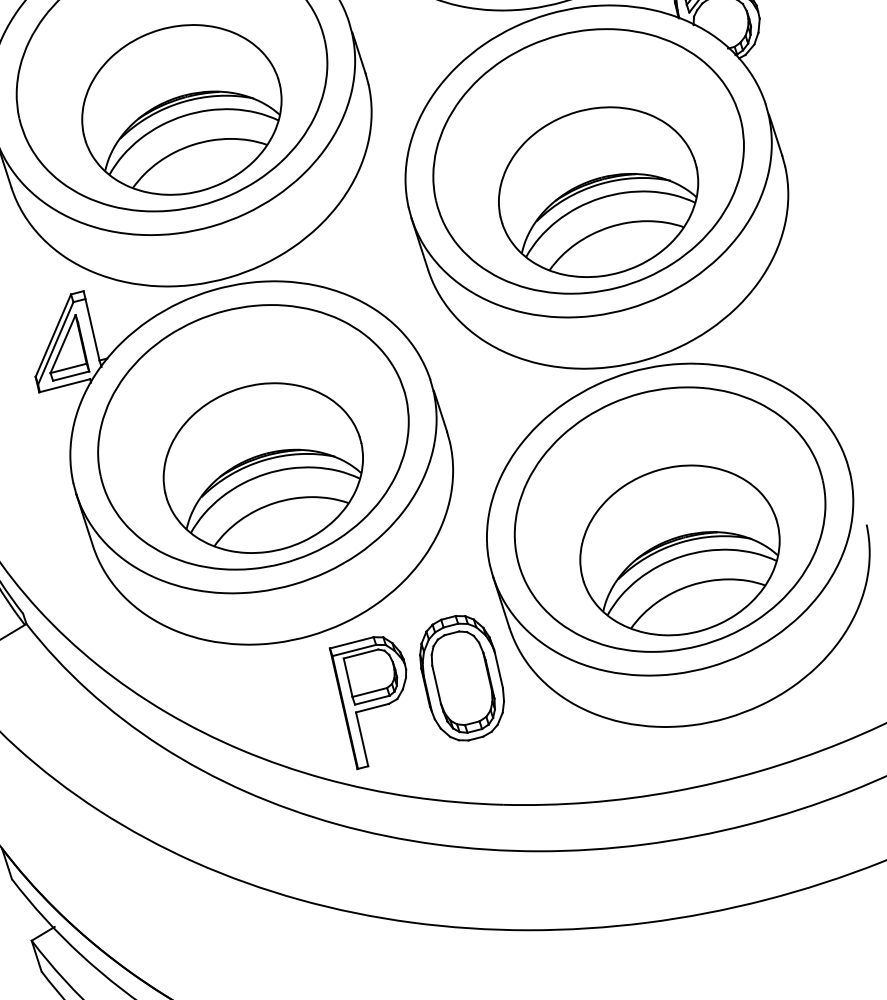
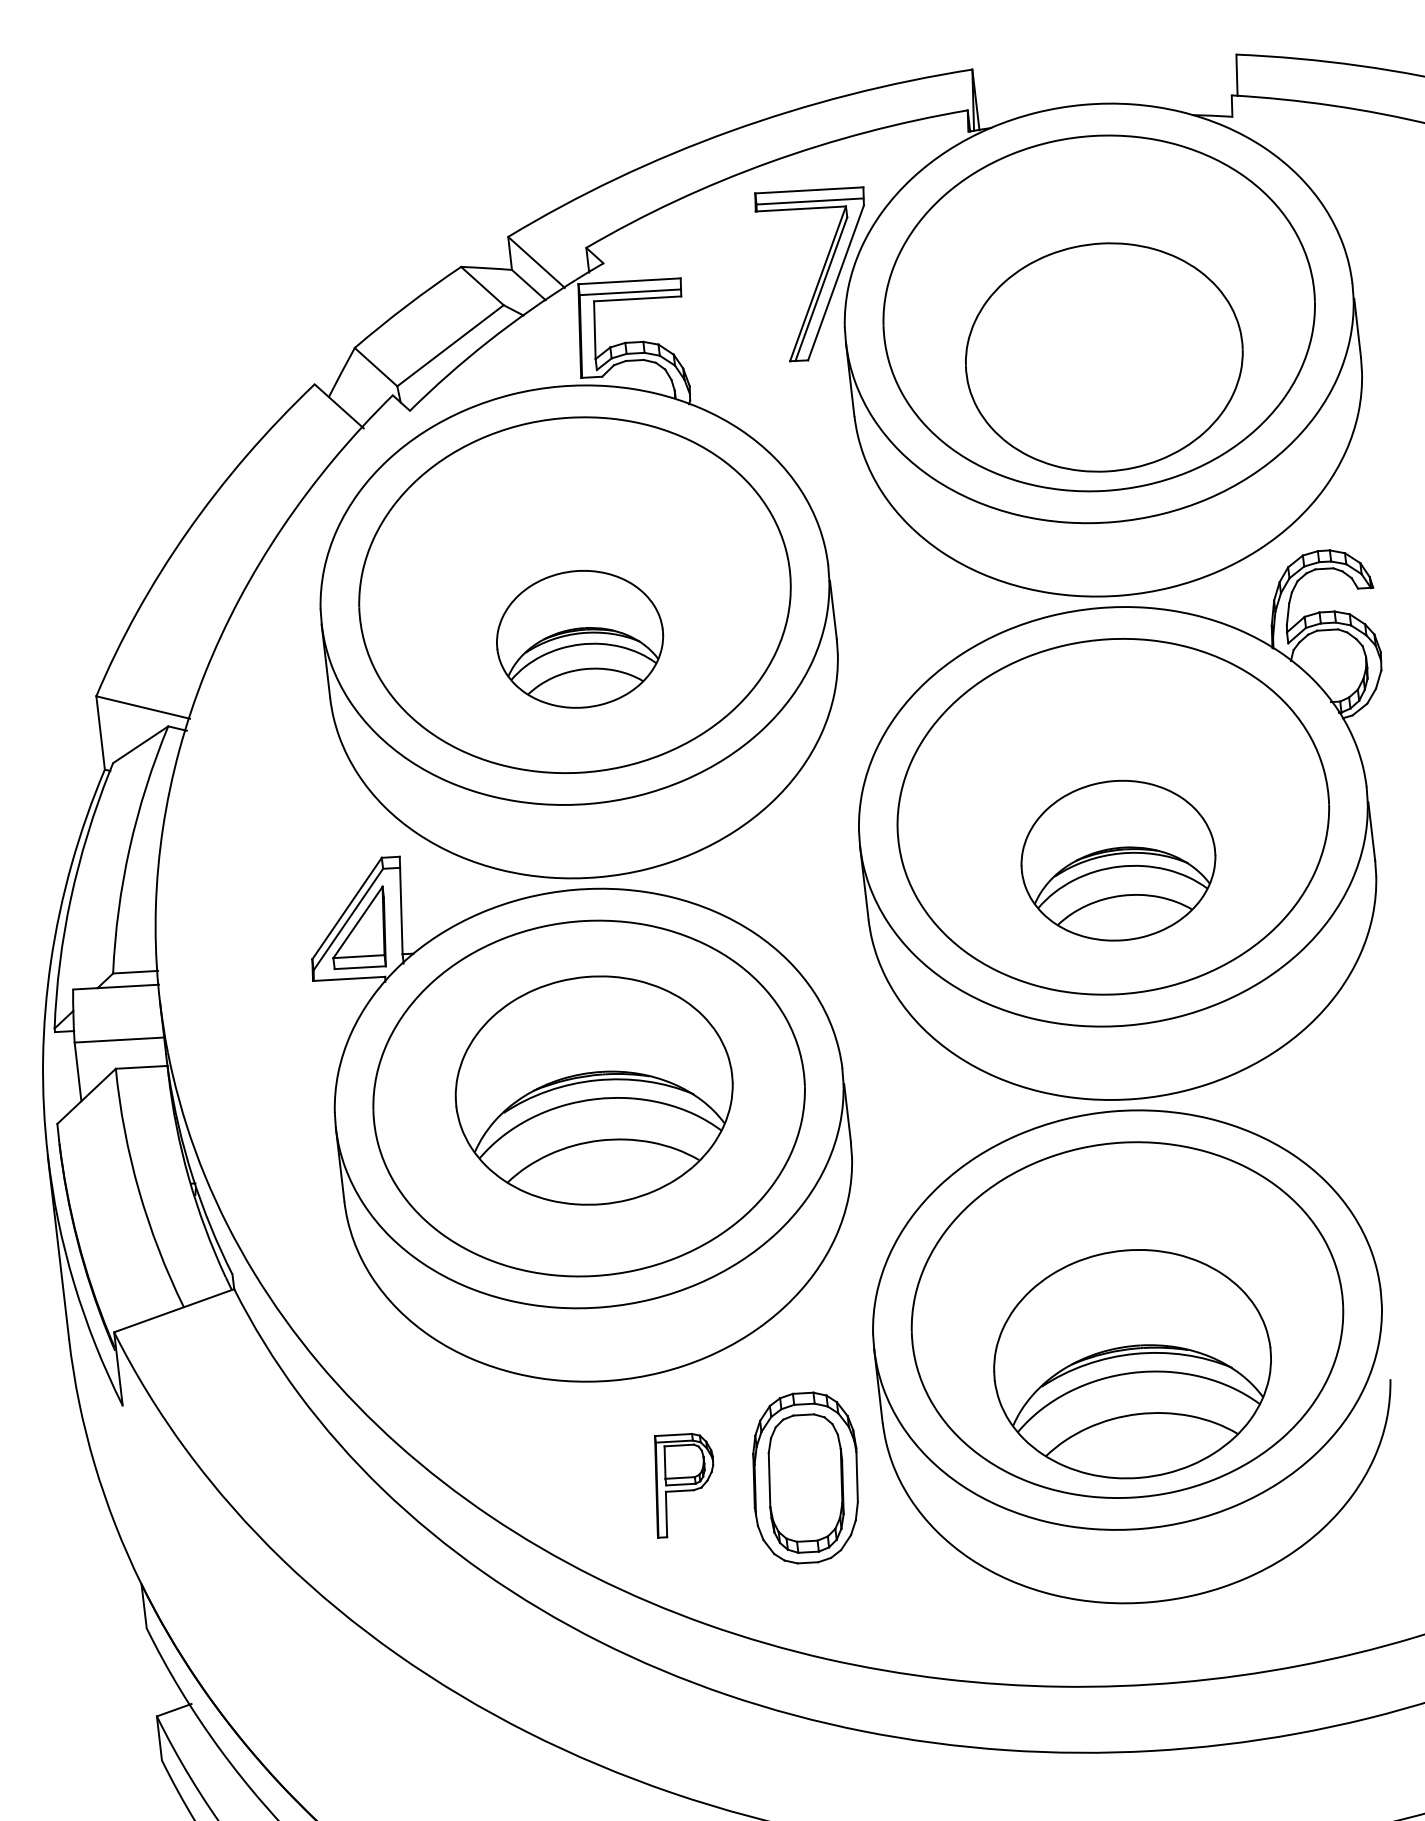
part: (181, 110) -> (579, 639), size x0.6
part: (598, 191) -> (1118, 860), size x0.7
part: (262, 468) -> (593, 1090), moved
part: (375, 700) -> (683, 1485), size x0.6

